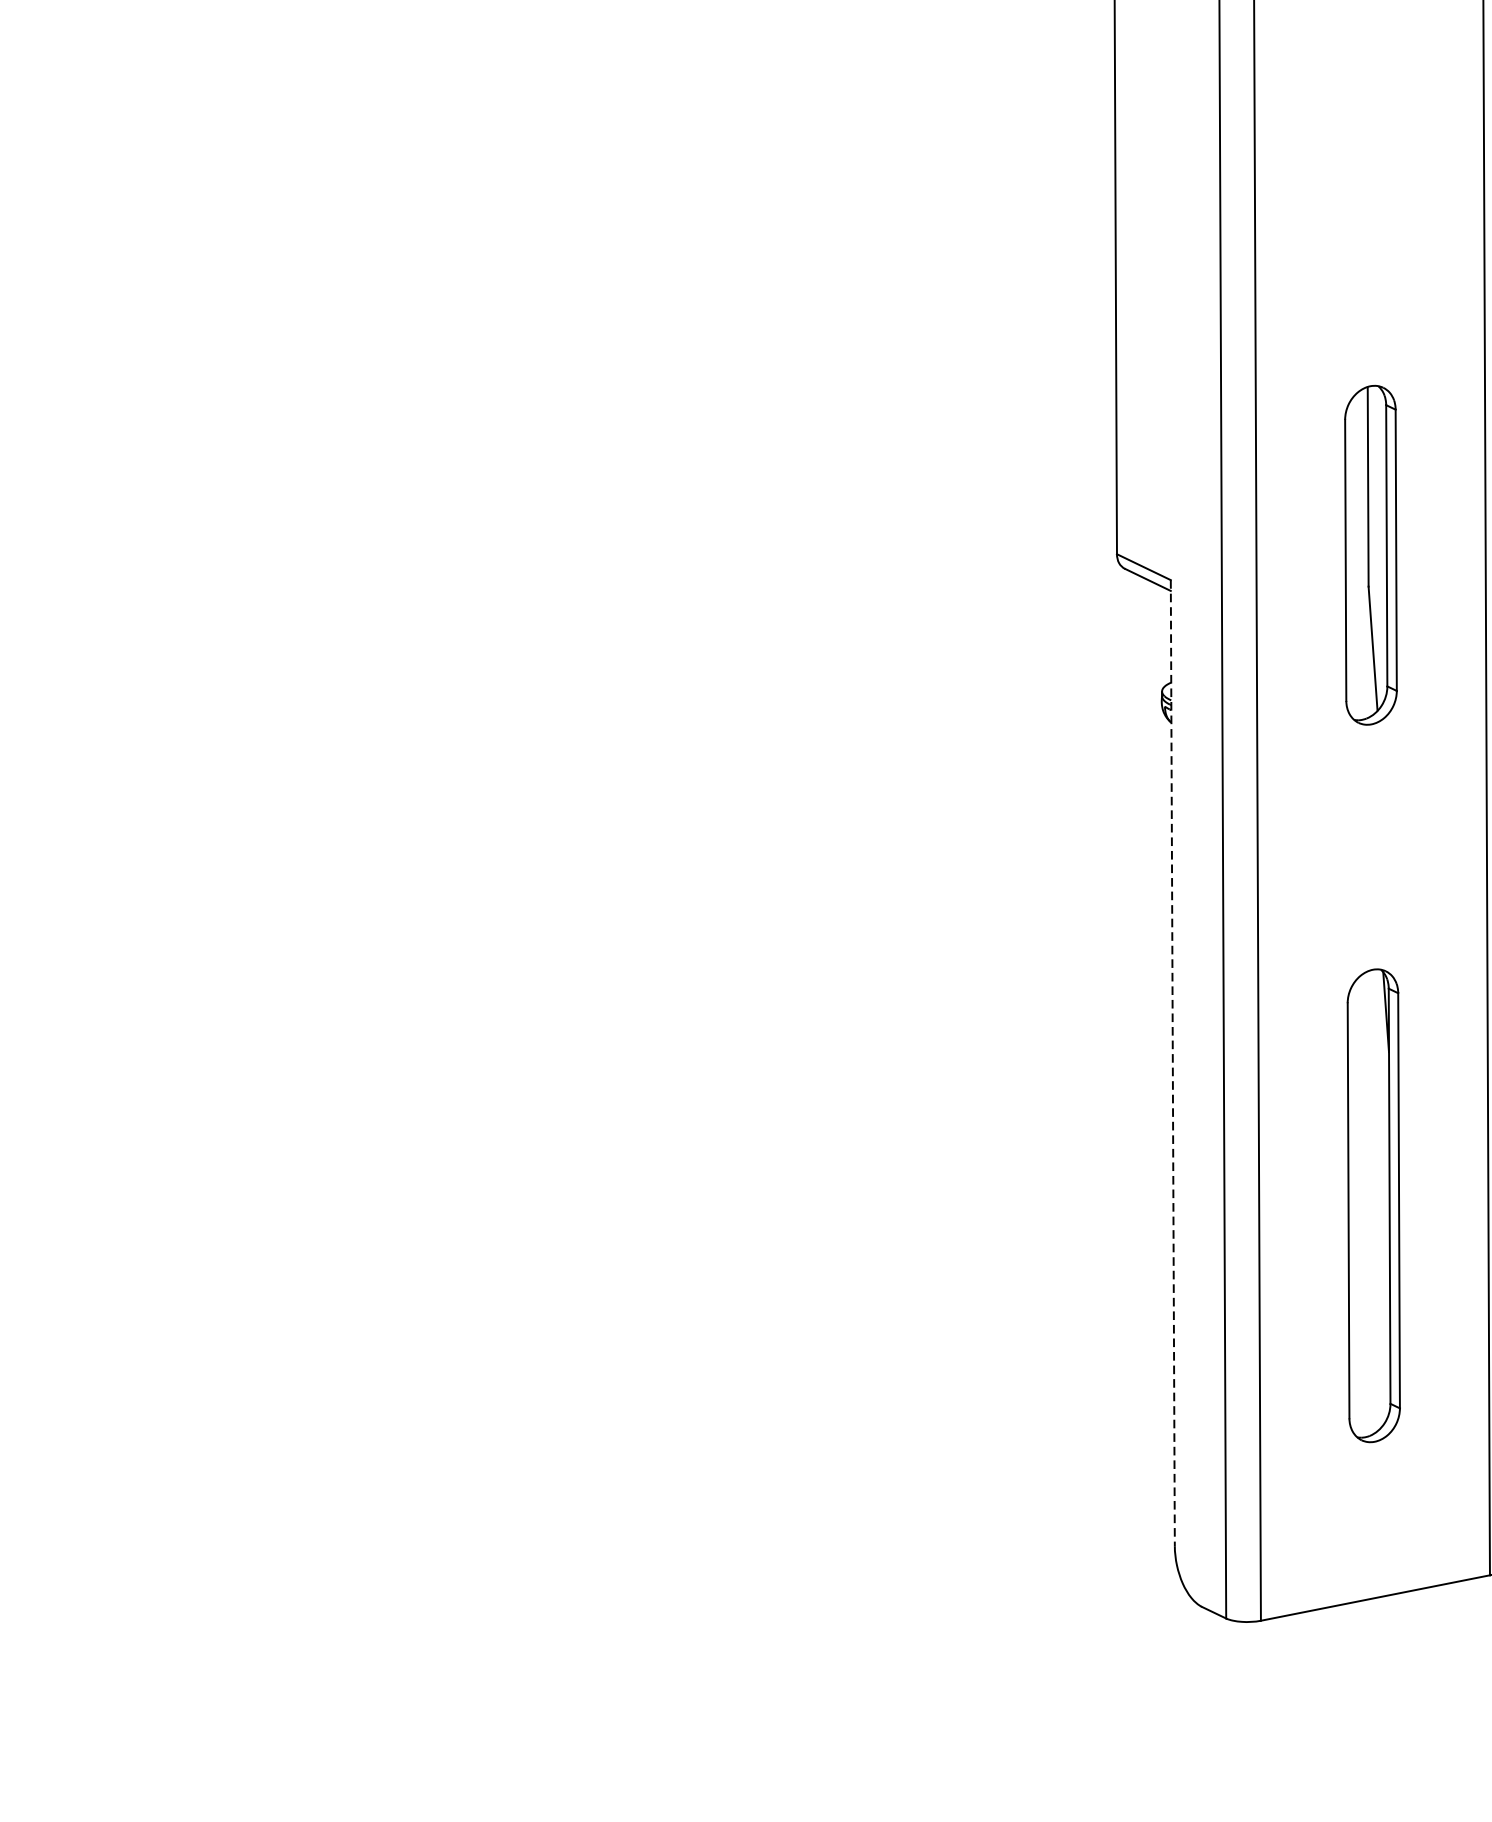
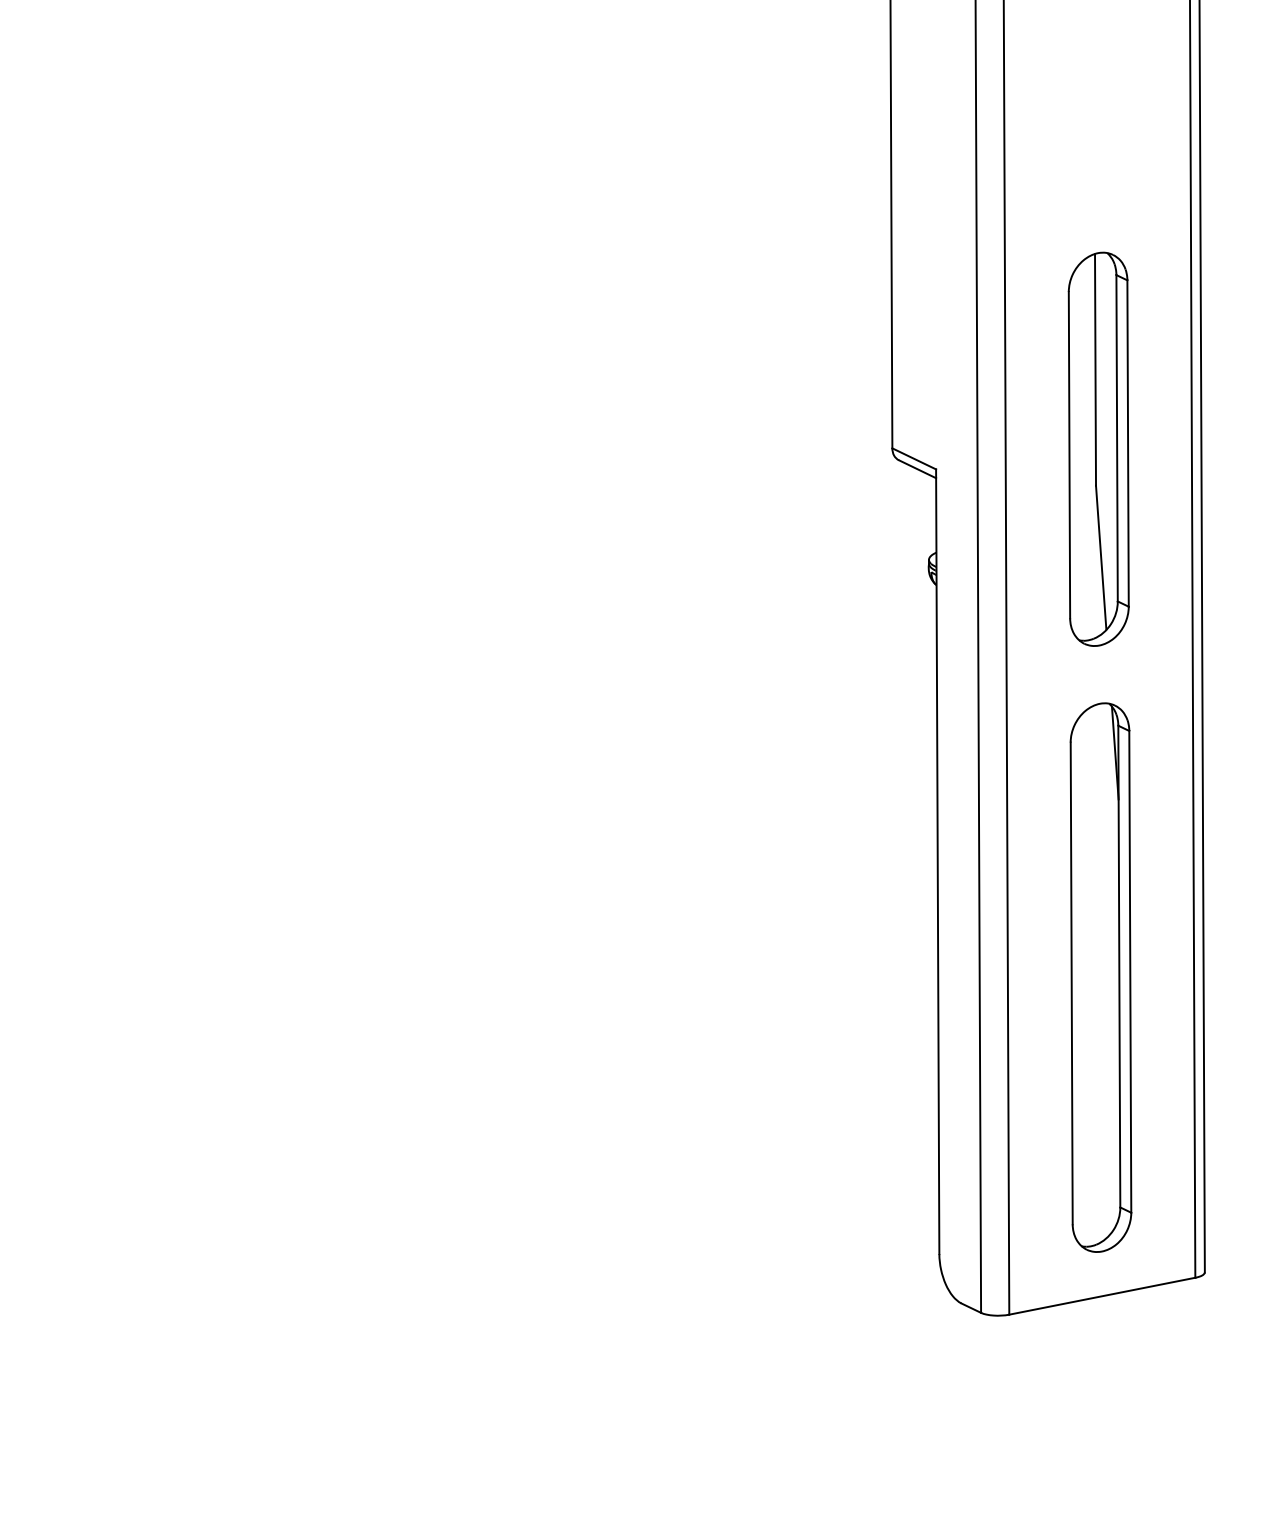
part: (1370, 554) -> (1098, 448), size x1.43
line: (1172, 1064) -> (937, 862), dashed -> solid
part: (1373, 1205) -> (1100, 977), size x1.43

